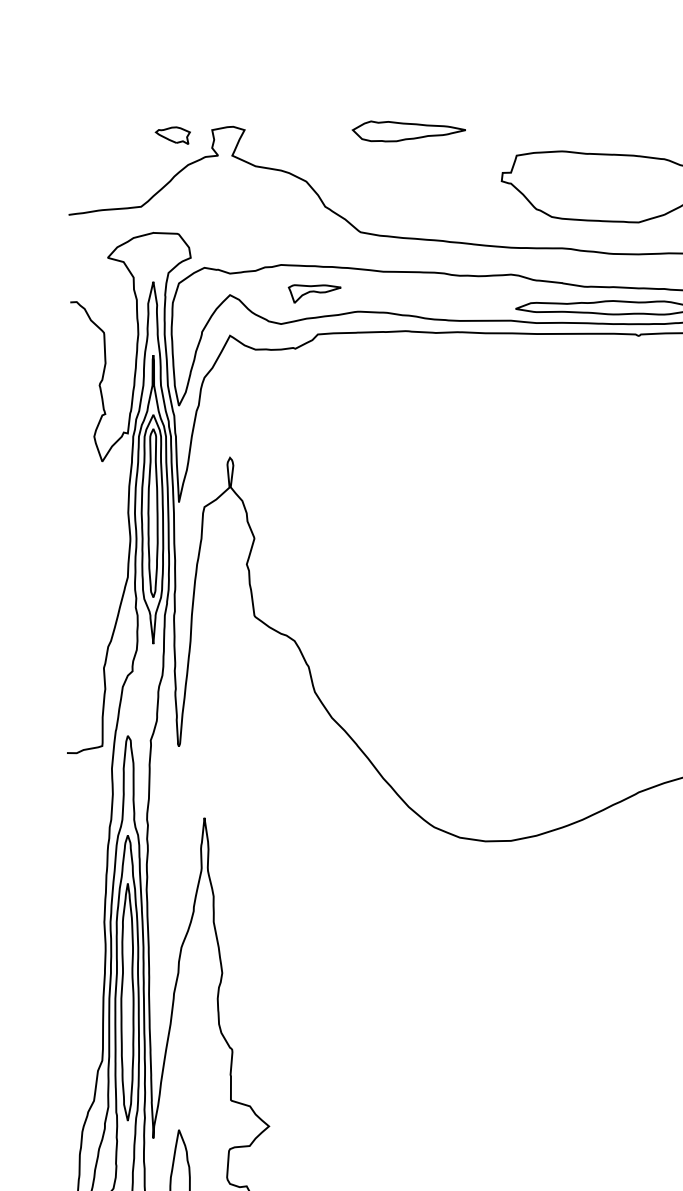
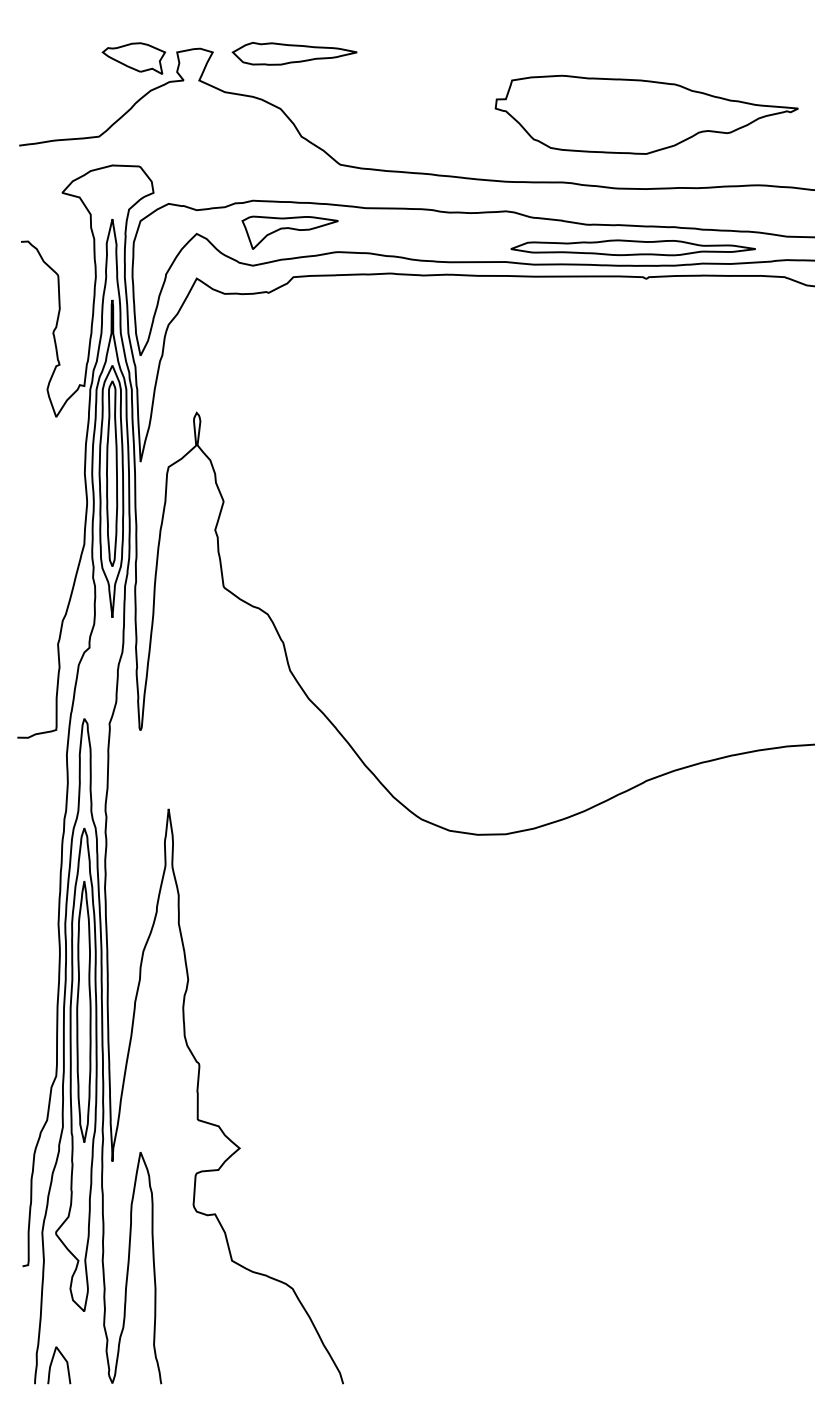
part: (408, 131) -> (294, 53), moved
part: (172, 135) -> (133, 58), size x1.67
part: (314, 293) -> (289, 232), size x1.67

